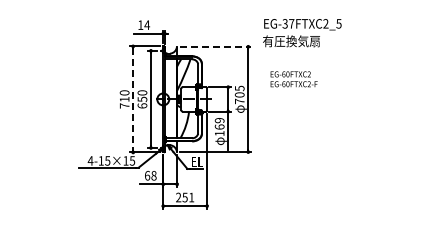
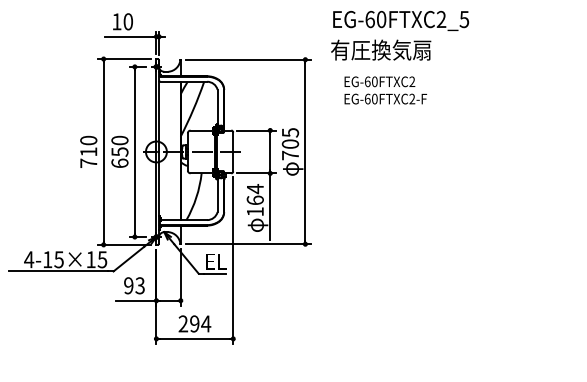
text: (288, 23) -> (375, 18), EG-37FTXC2_5 -> EG-60FTXC2_5
text: (147, 24) -> (128, 20), 14 -> 10
line: (215, 46) -> (247, 59), dashed -> solid
text: (293, 79) -> (384, 90), moved
line: (133, 99) -> (104, 152), dashed -> solid
text: (219, 120) -> (254, 188), 169 -> 164
text: (150, 175) -> (134, 285), 68 -> 93
text: (188, 197) -> (200, 323), 251 -> 294

